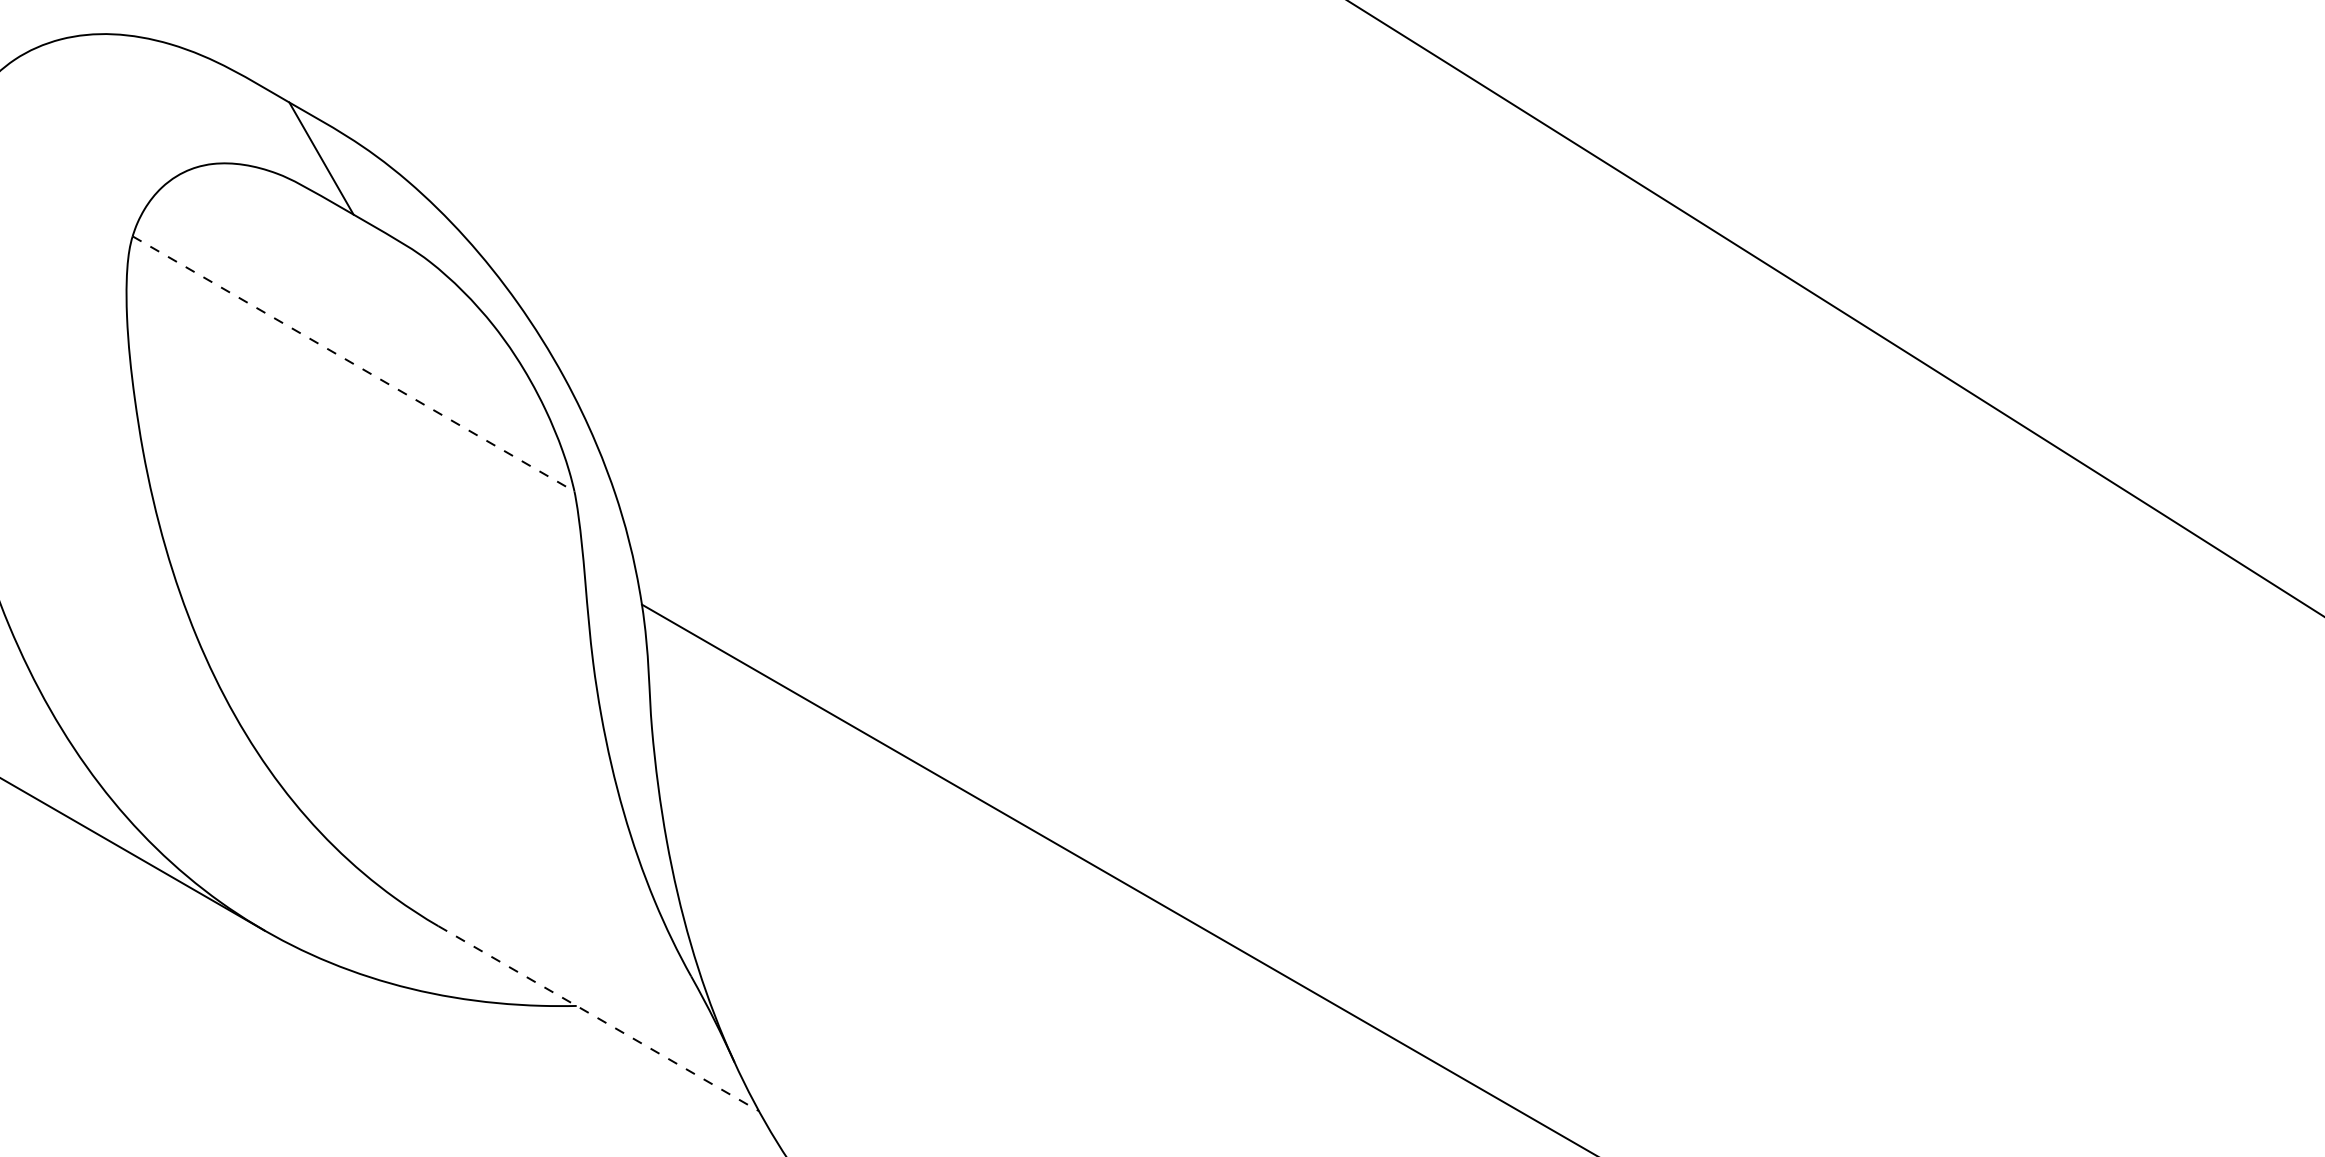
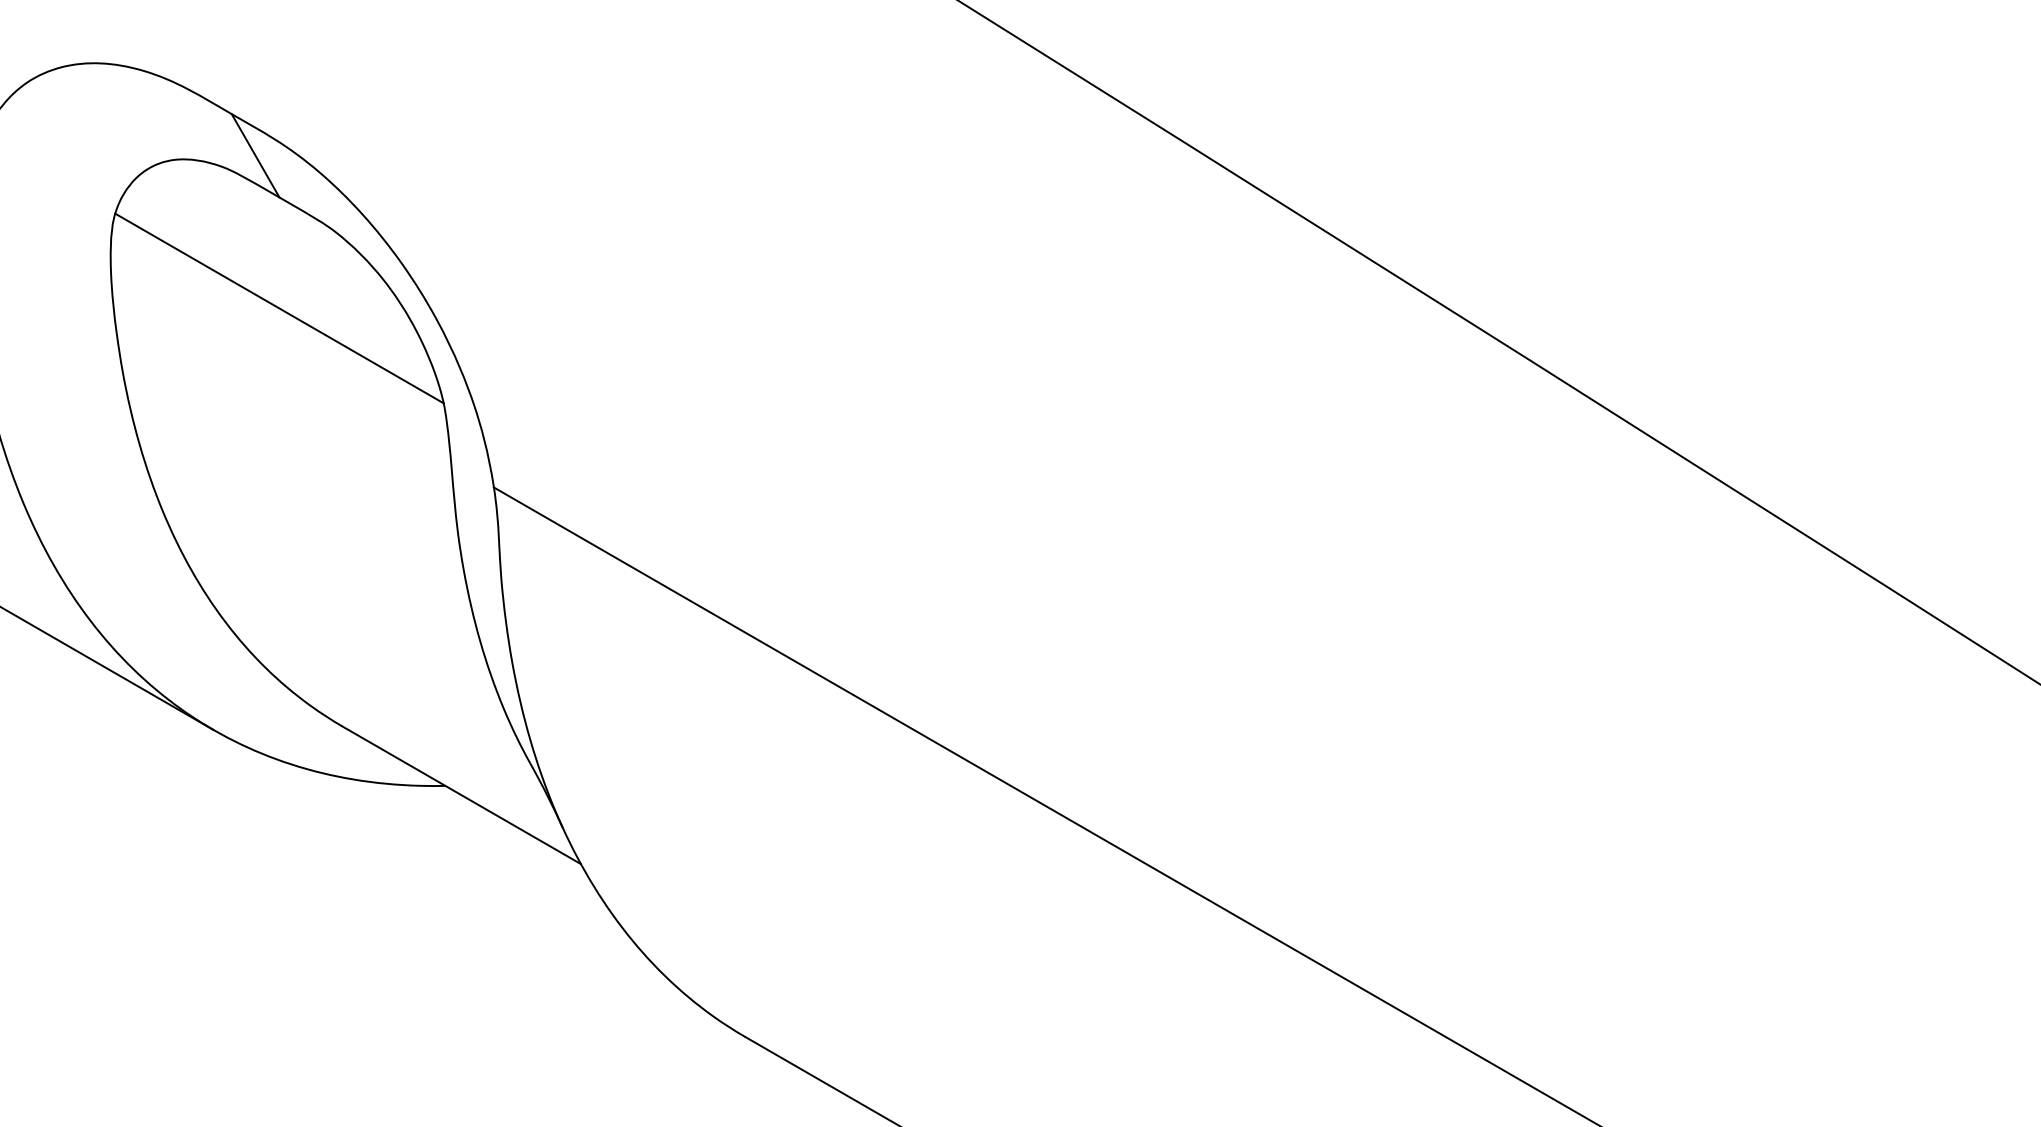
line: (353, 363) -> (279, 308), dashed -> solid
line: (598, 1018) -> (461, 795), dashed -> solid

